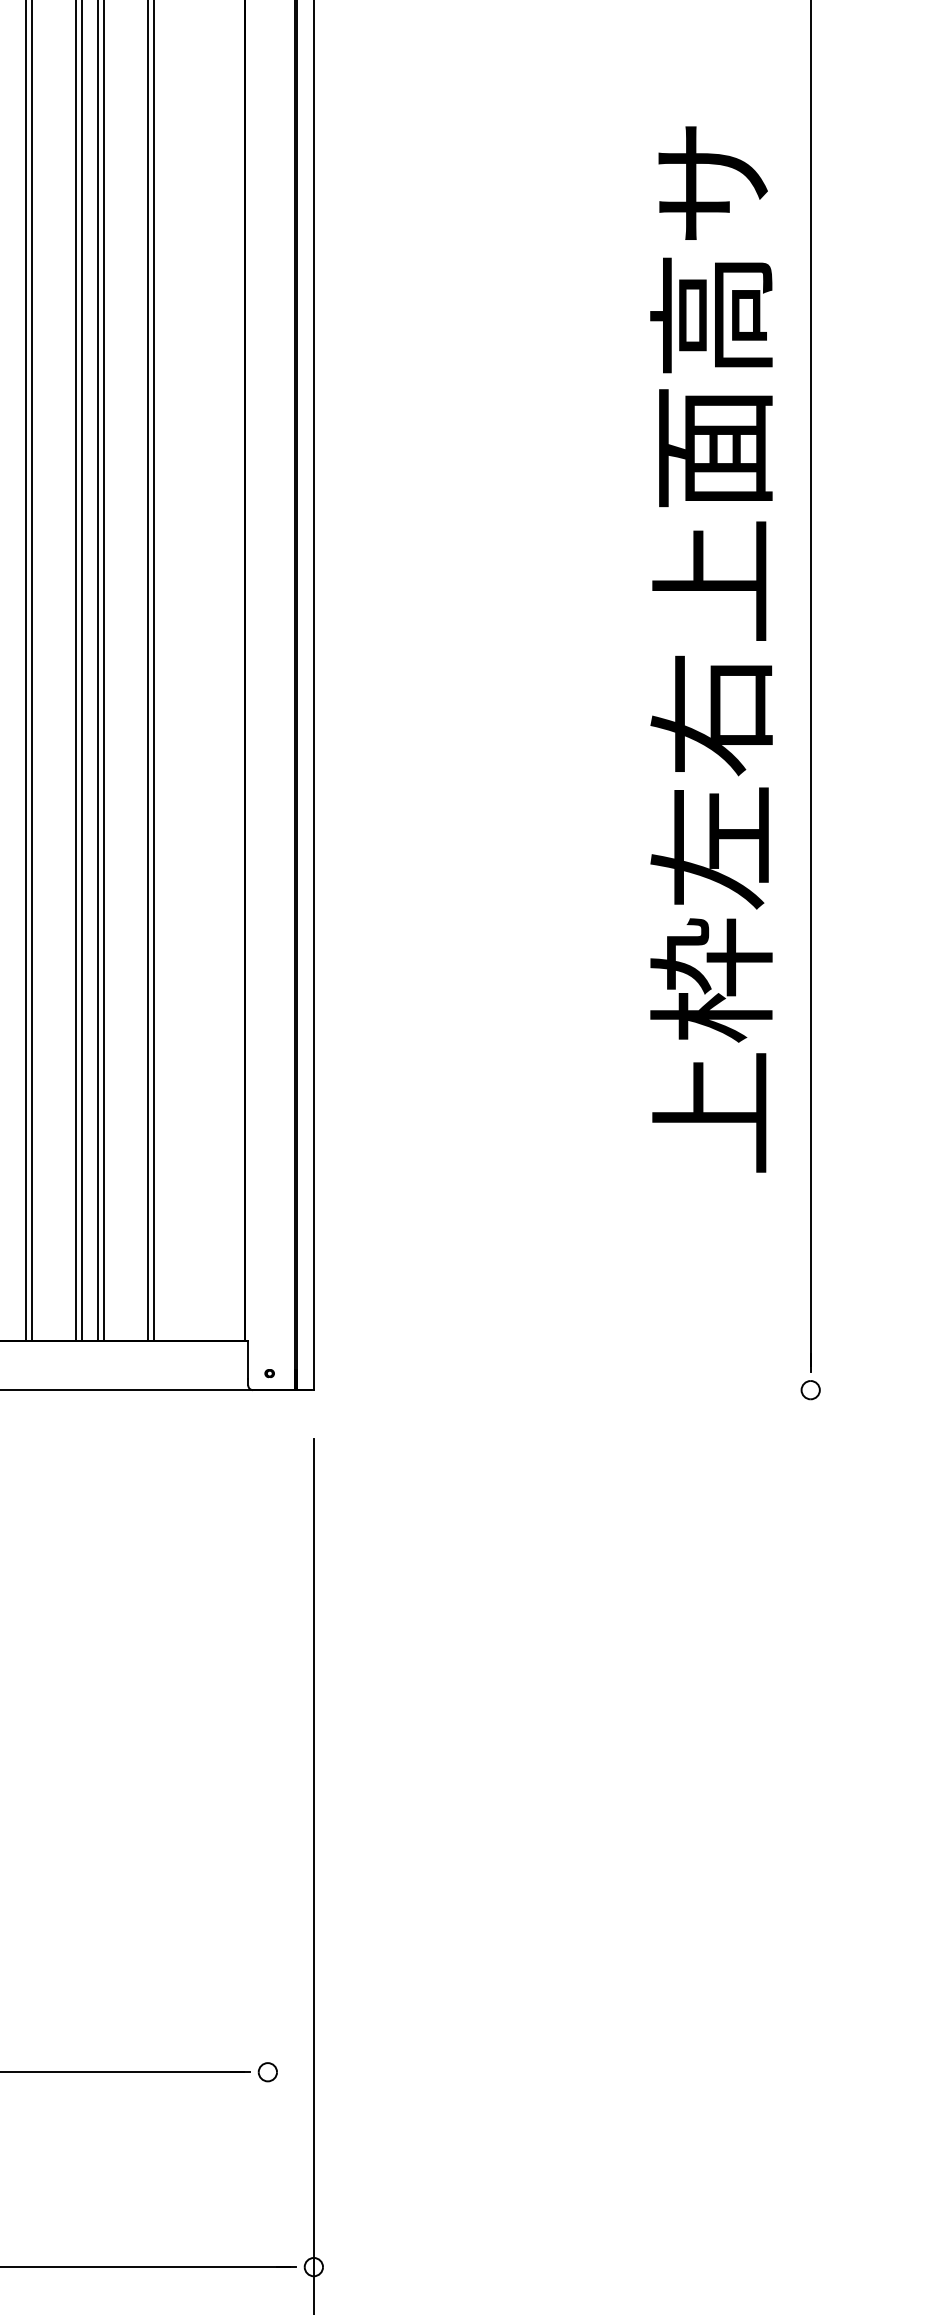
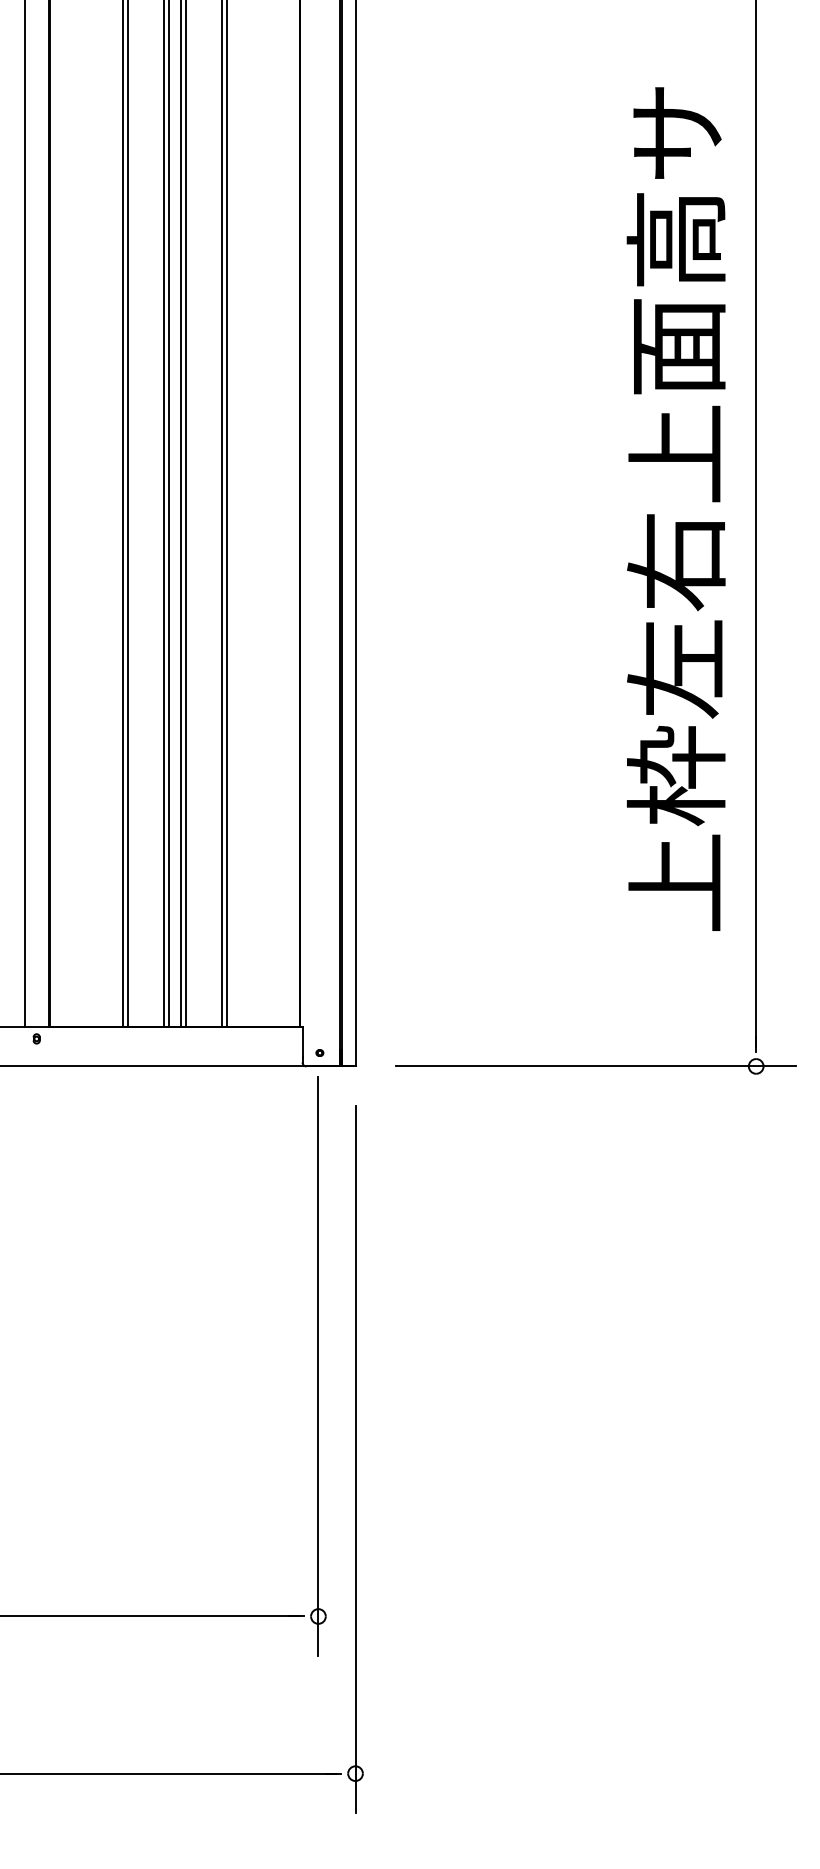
text: (710, 648) -> (675, 508), moved
line: (611, 1390) -> (595, 1066), added
line: (267, 1761) -> (318, 1365), added

